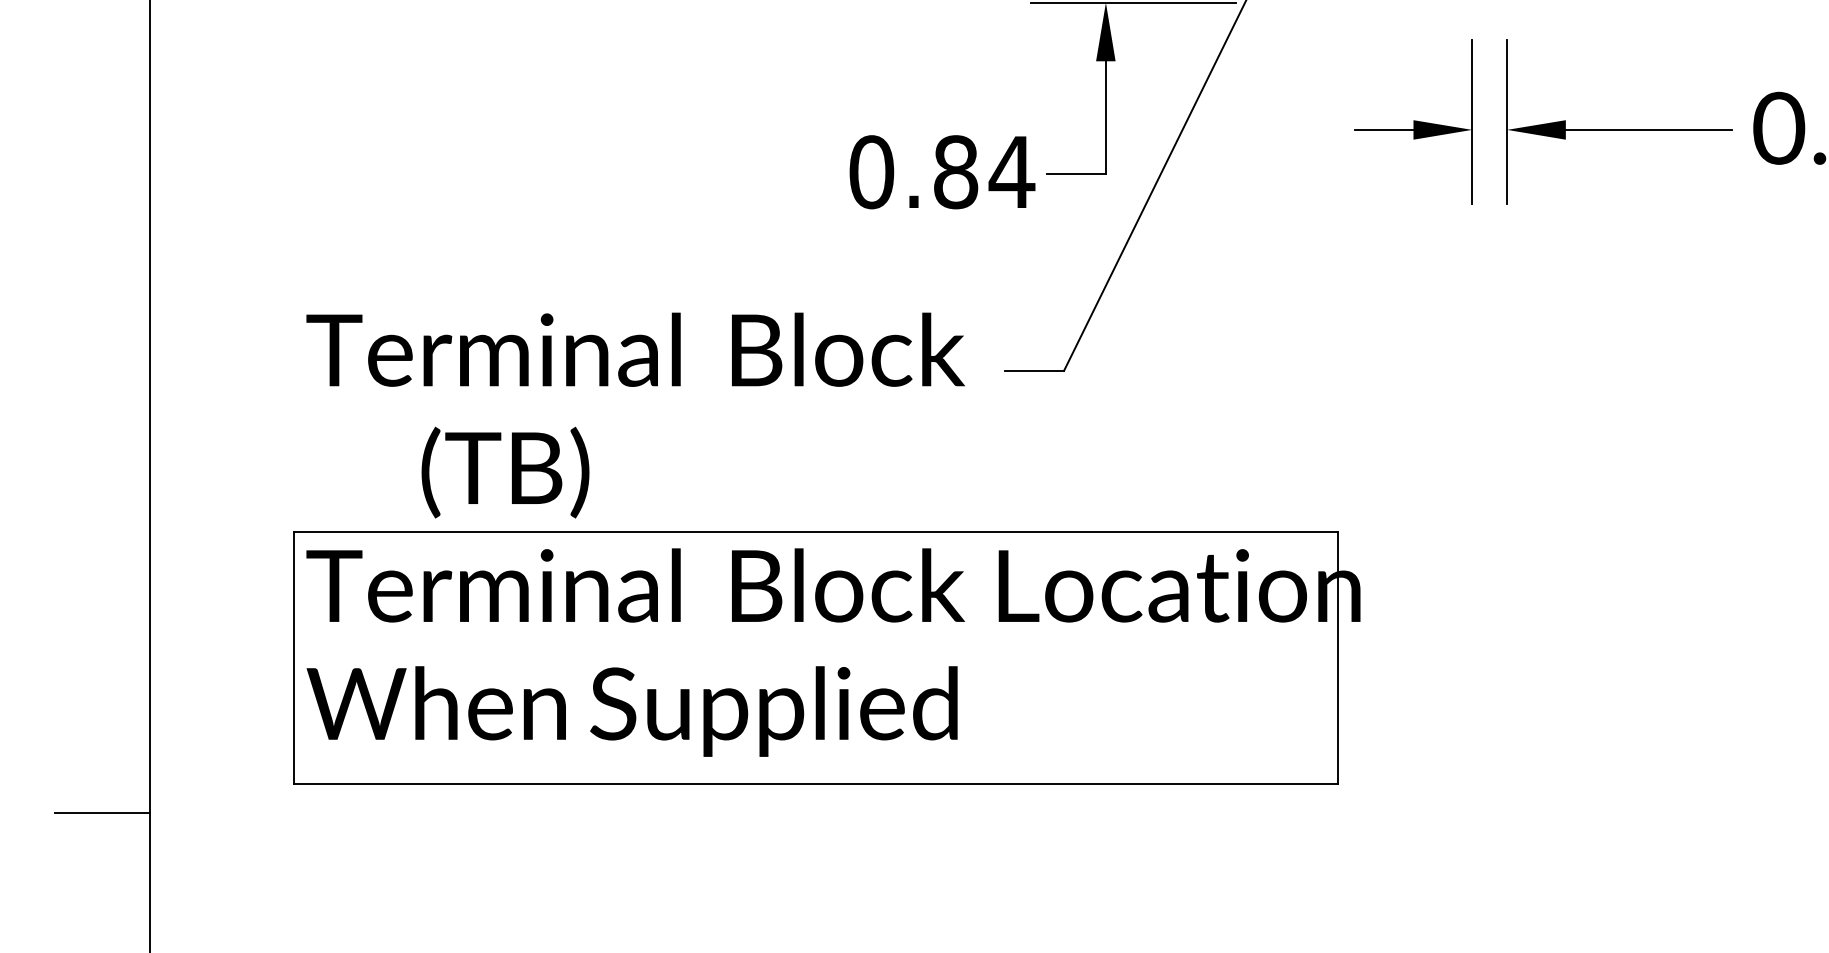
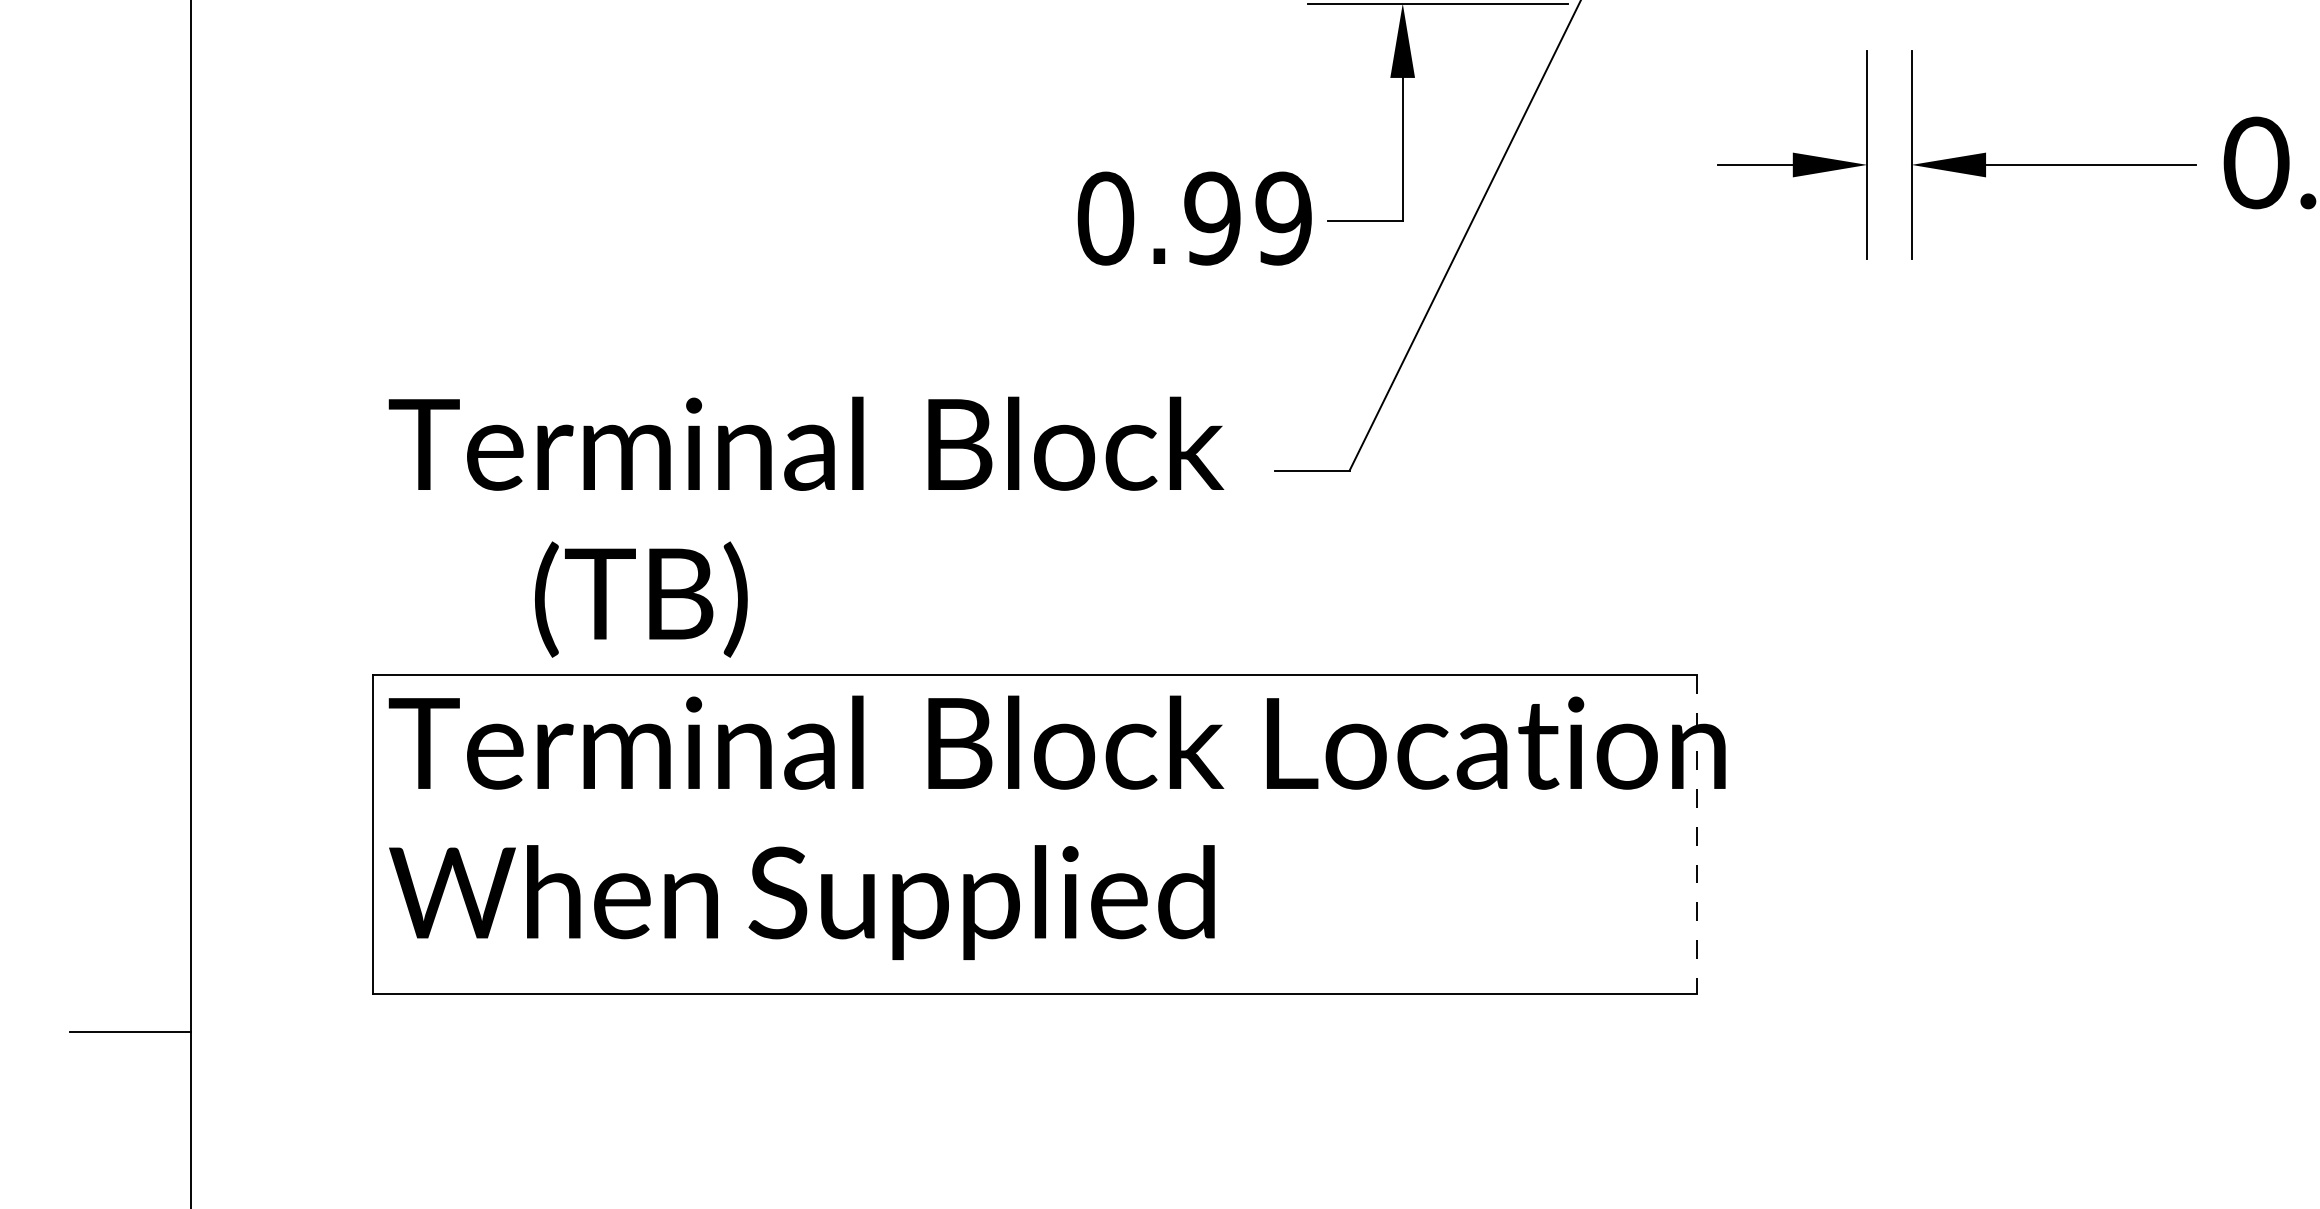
text: (984, 172) -> (1248, 218), 0.84 -> 0.99
line: (1337, 658) -> (1696, 835), solid -> dashed

